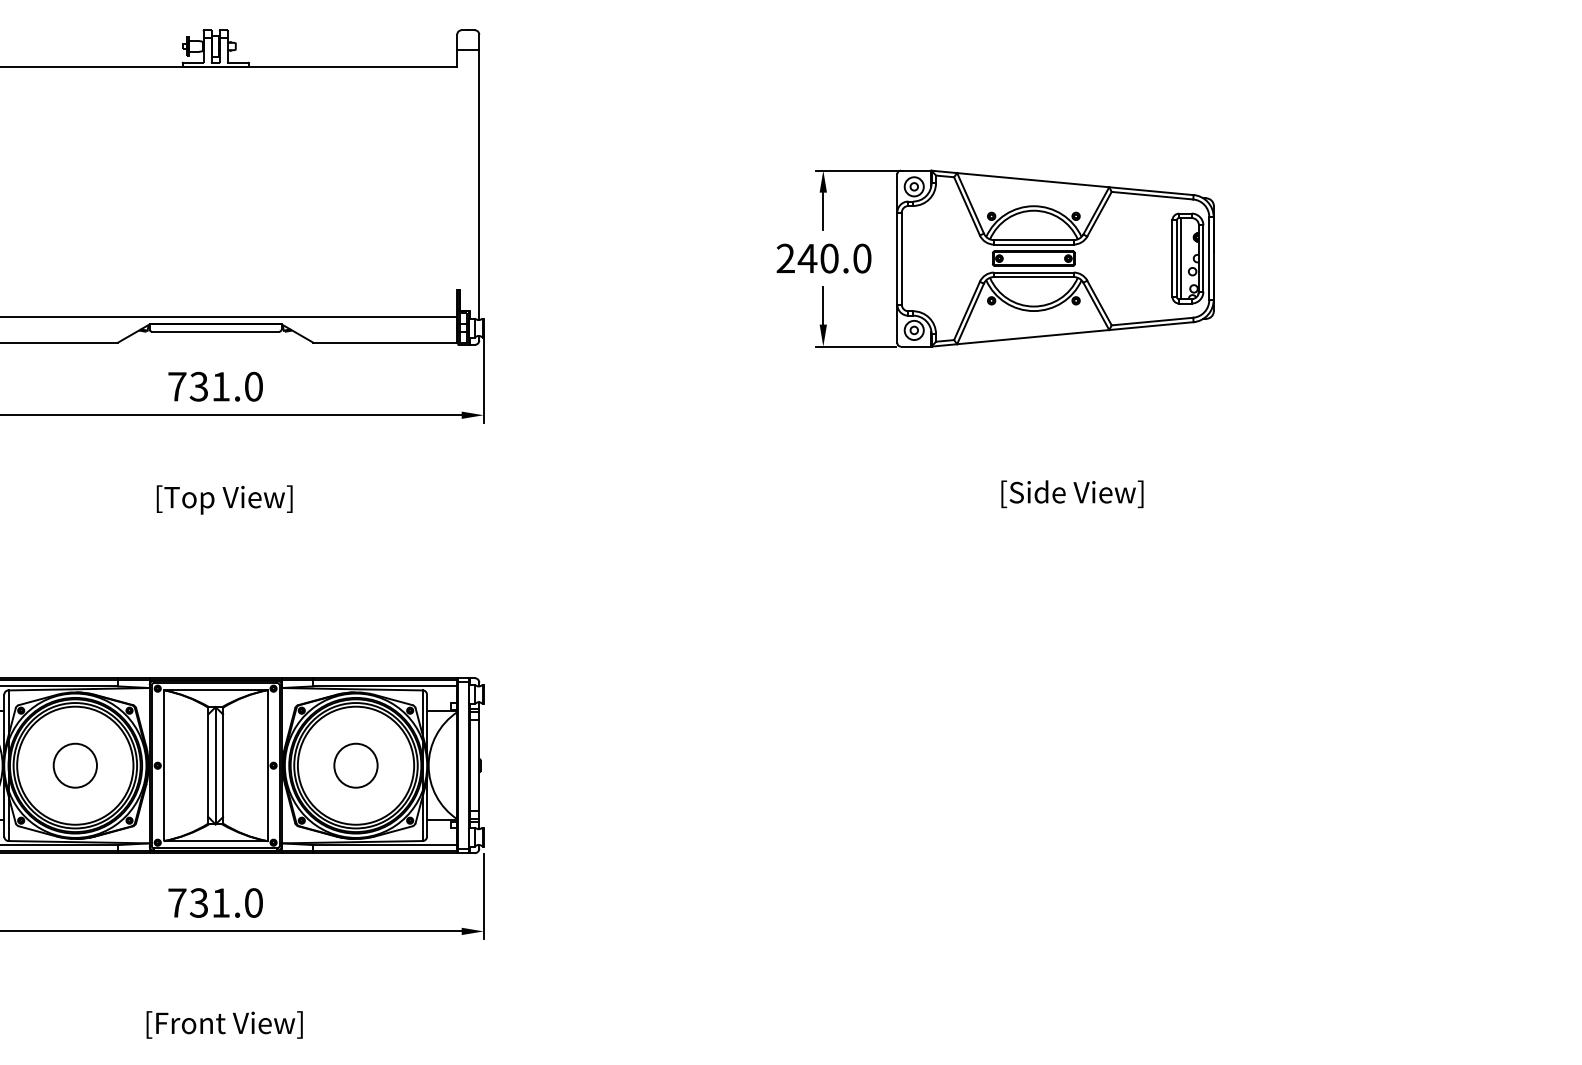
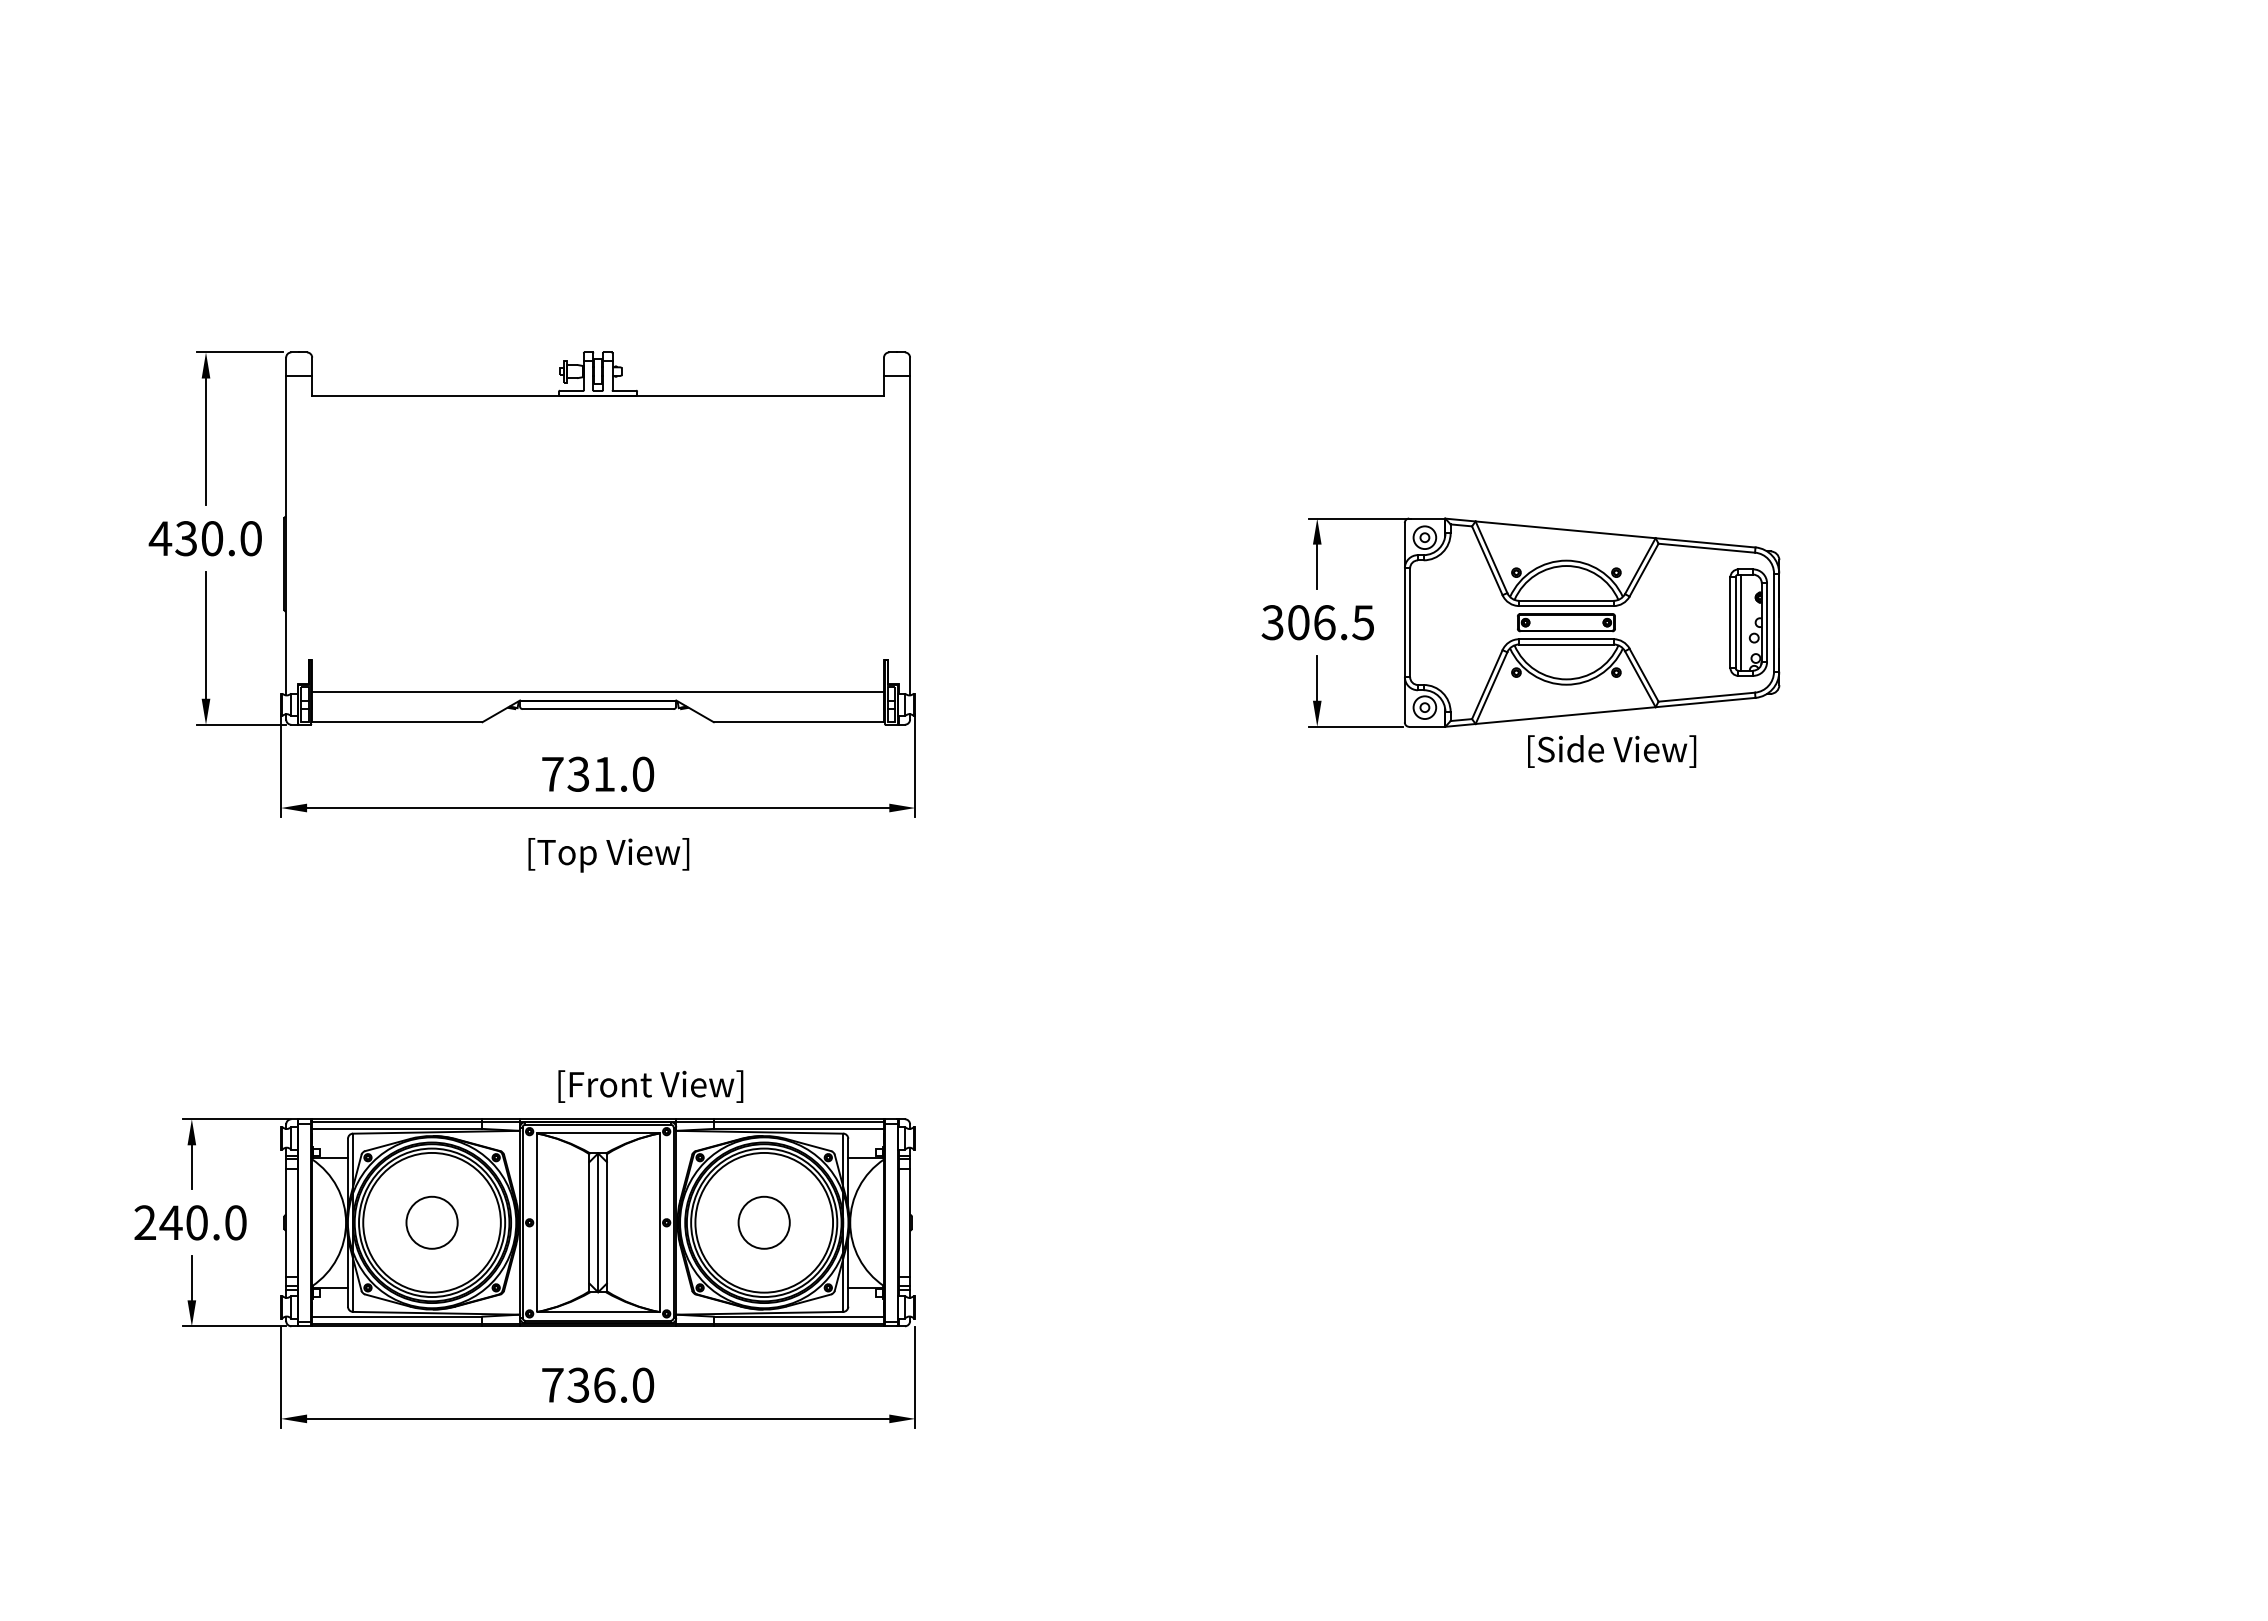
text: (823, 258) -> (1317, 622), 240.0 -> 306.5
text: (1072, 494) -> (1612, 751), moved
text: (224, 500) -> (608, 855), moved
text: (221, 902) -> (604, 1384), 731.0 -> 736.0
text: (224, 1024) -> (650, 1086), moved

